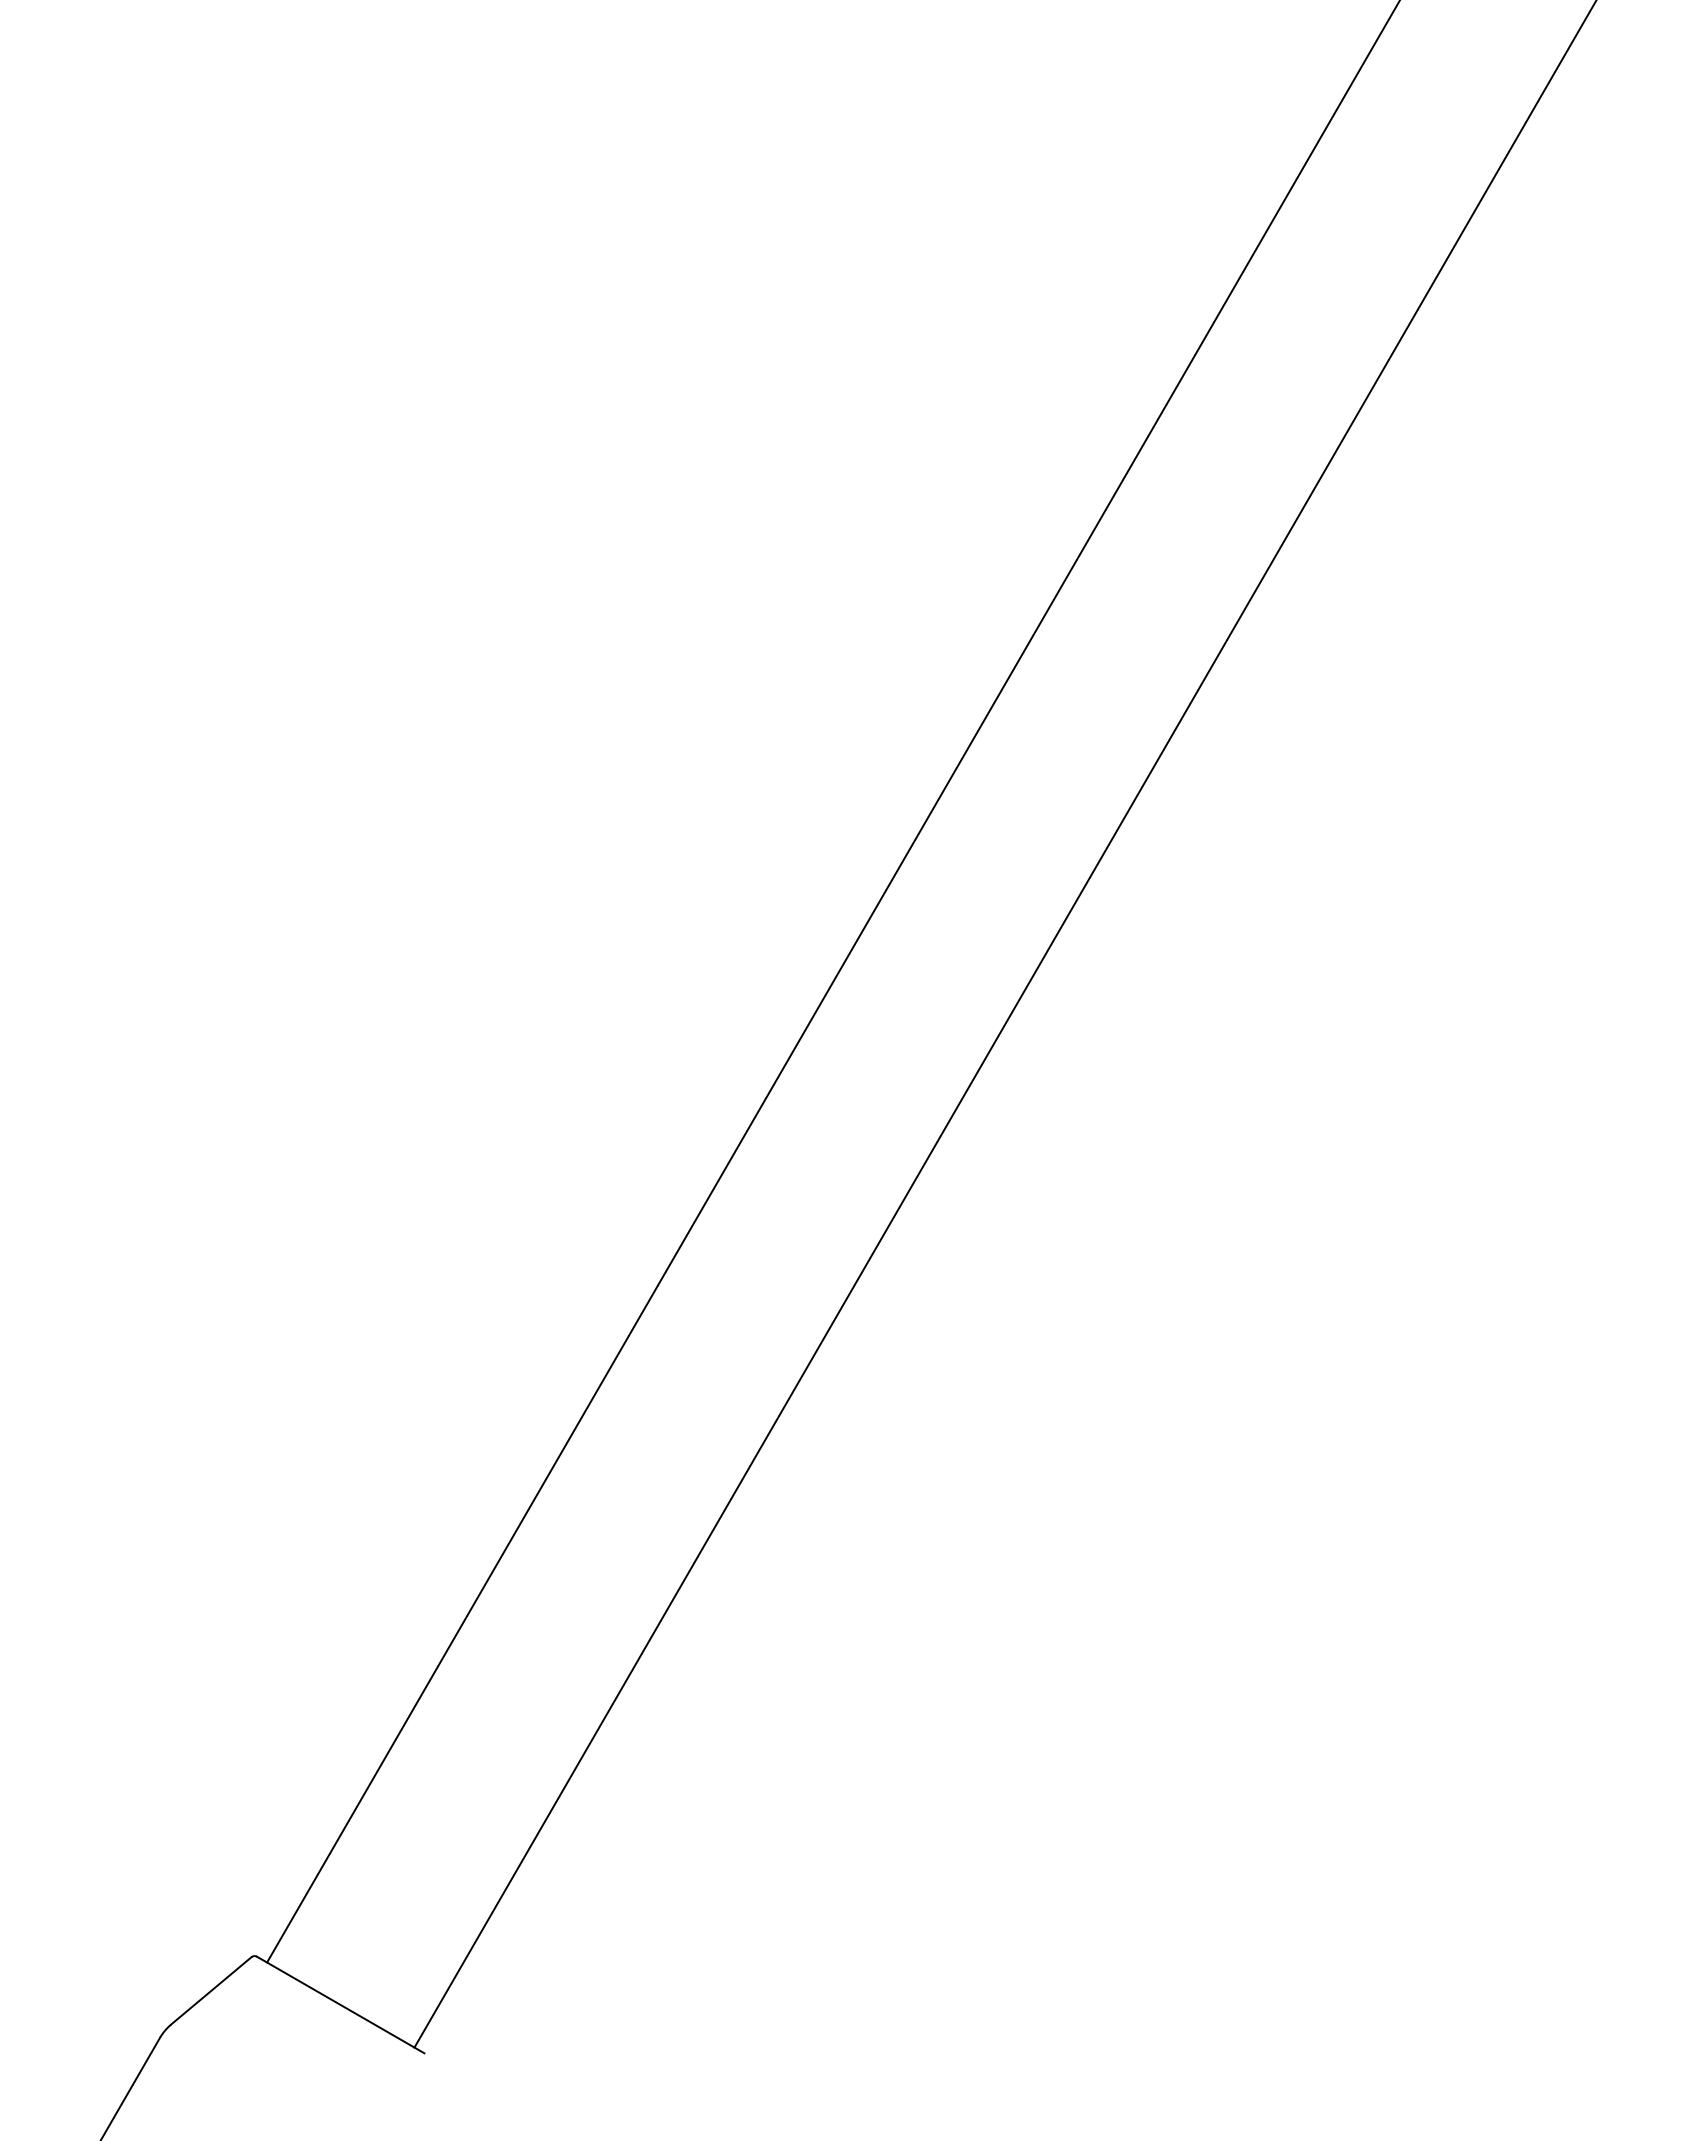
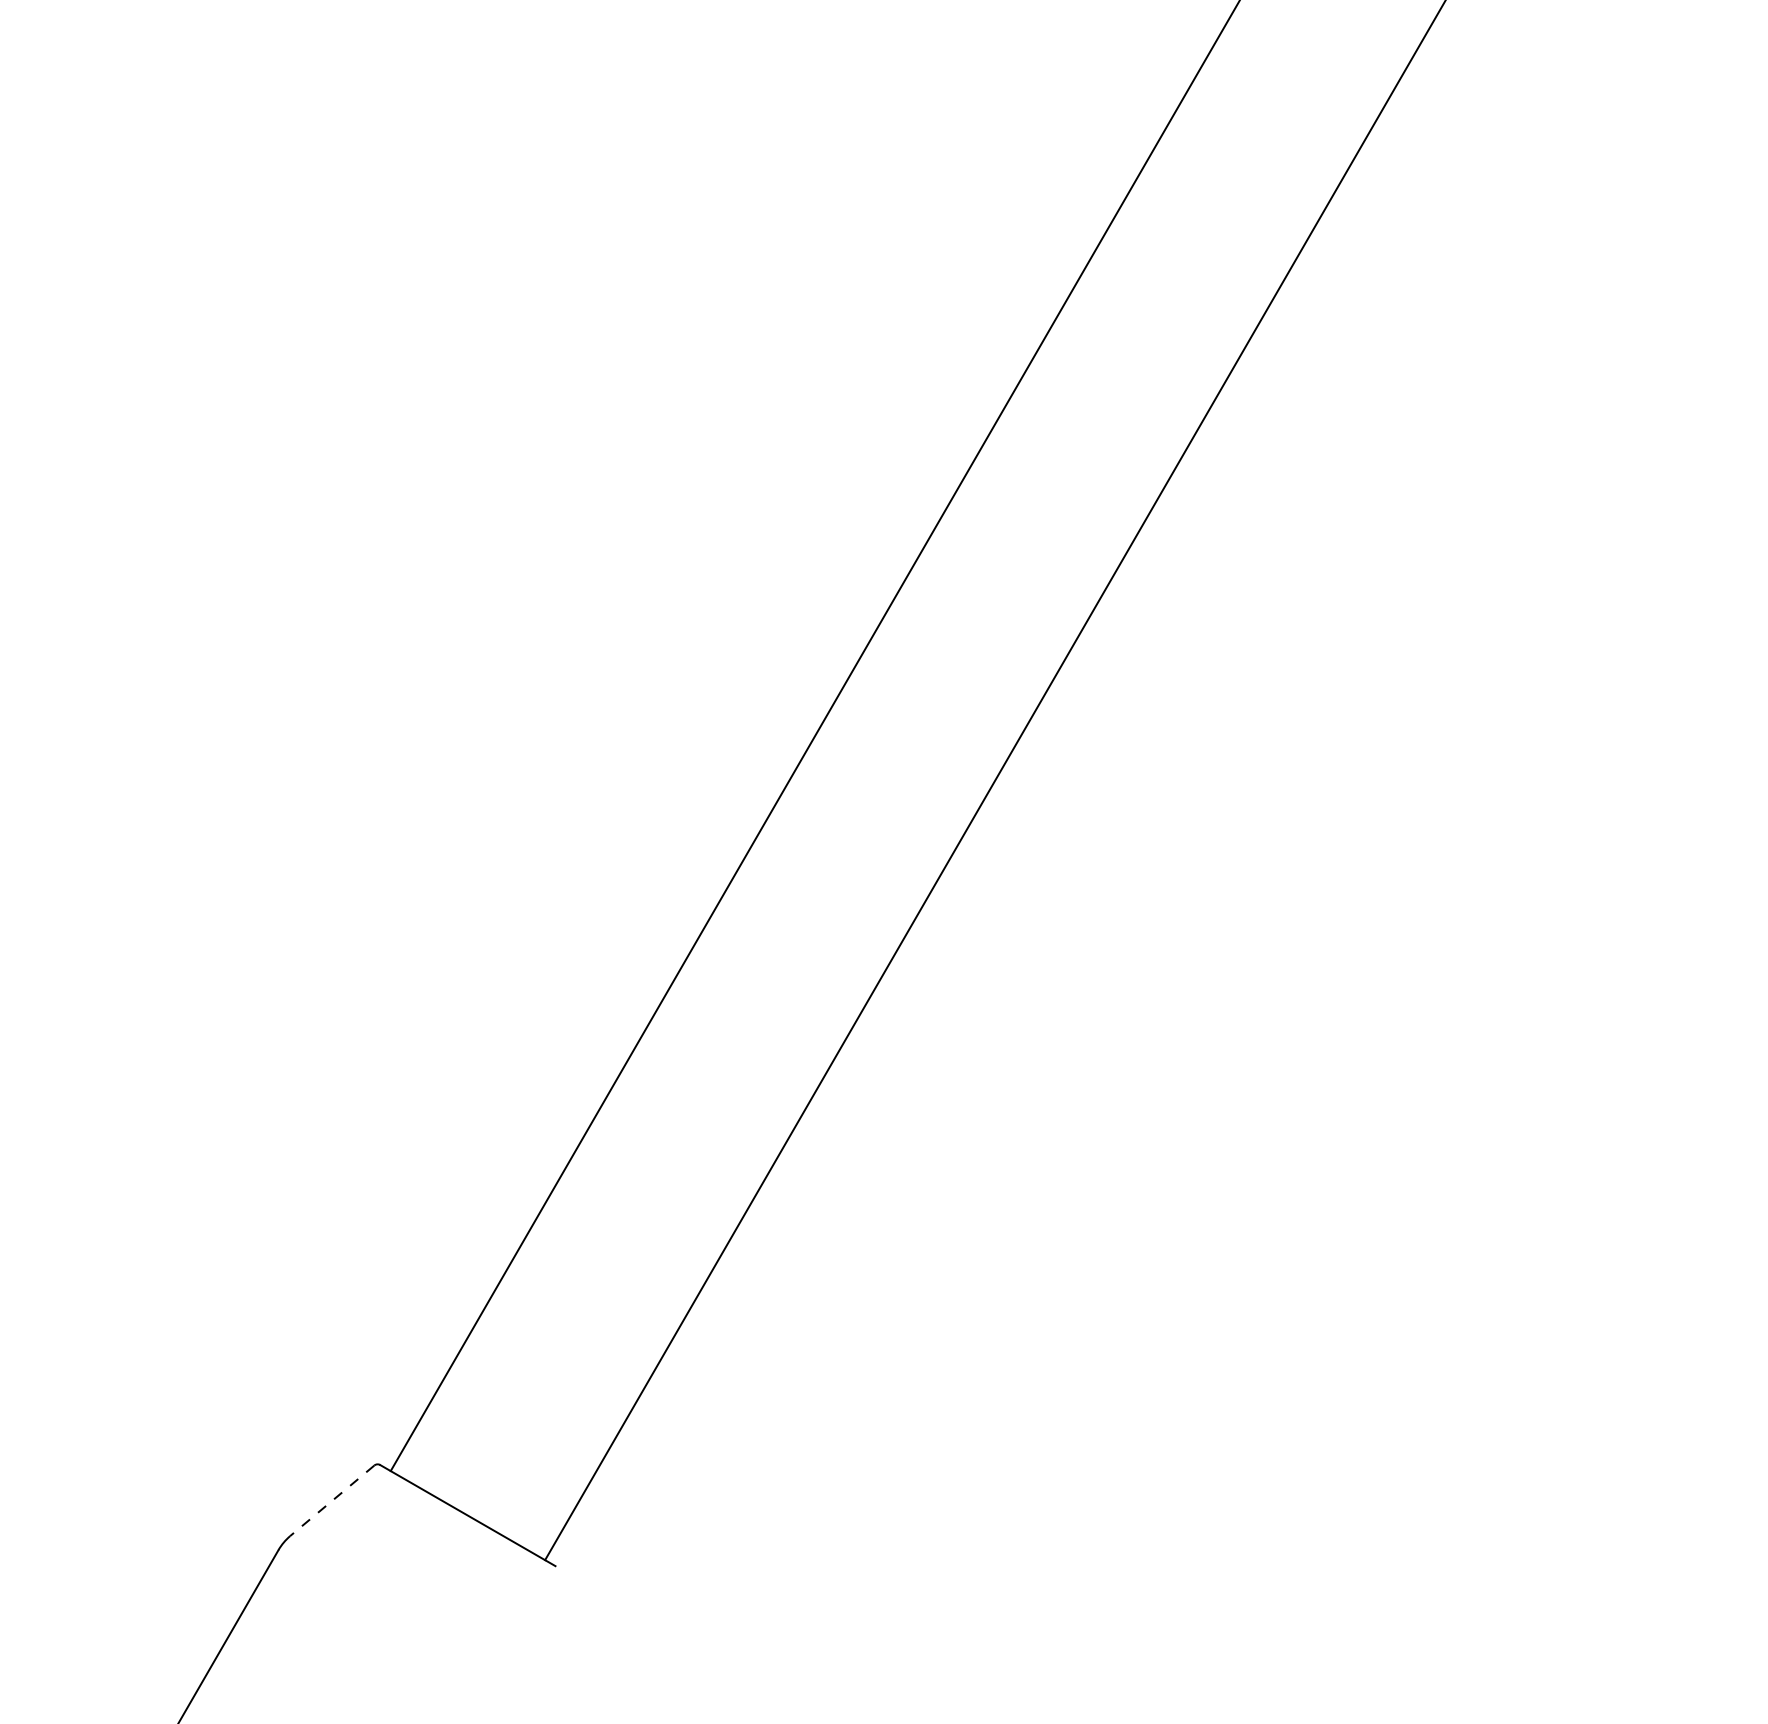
line: (210, 1991) -> (331, 1501), solid -> dashed

